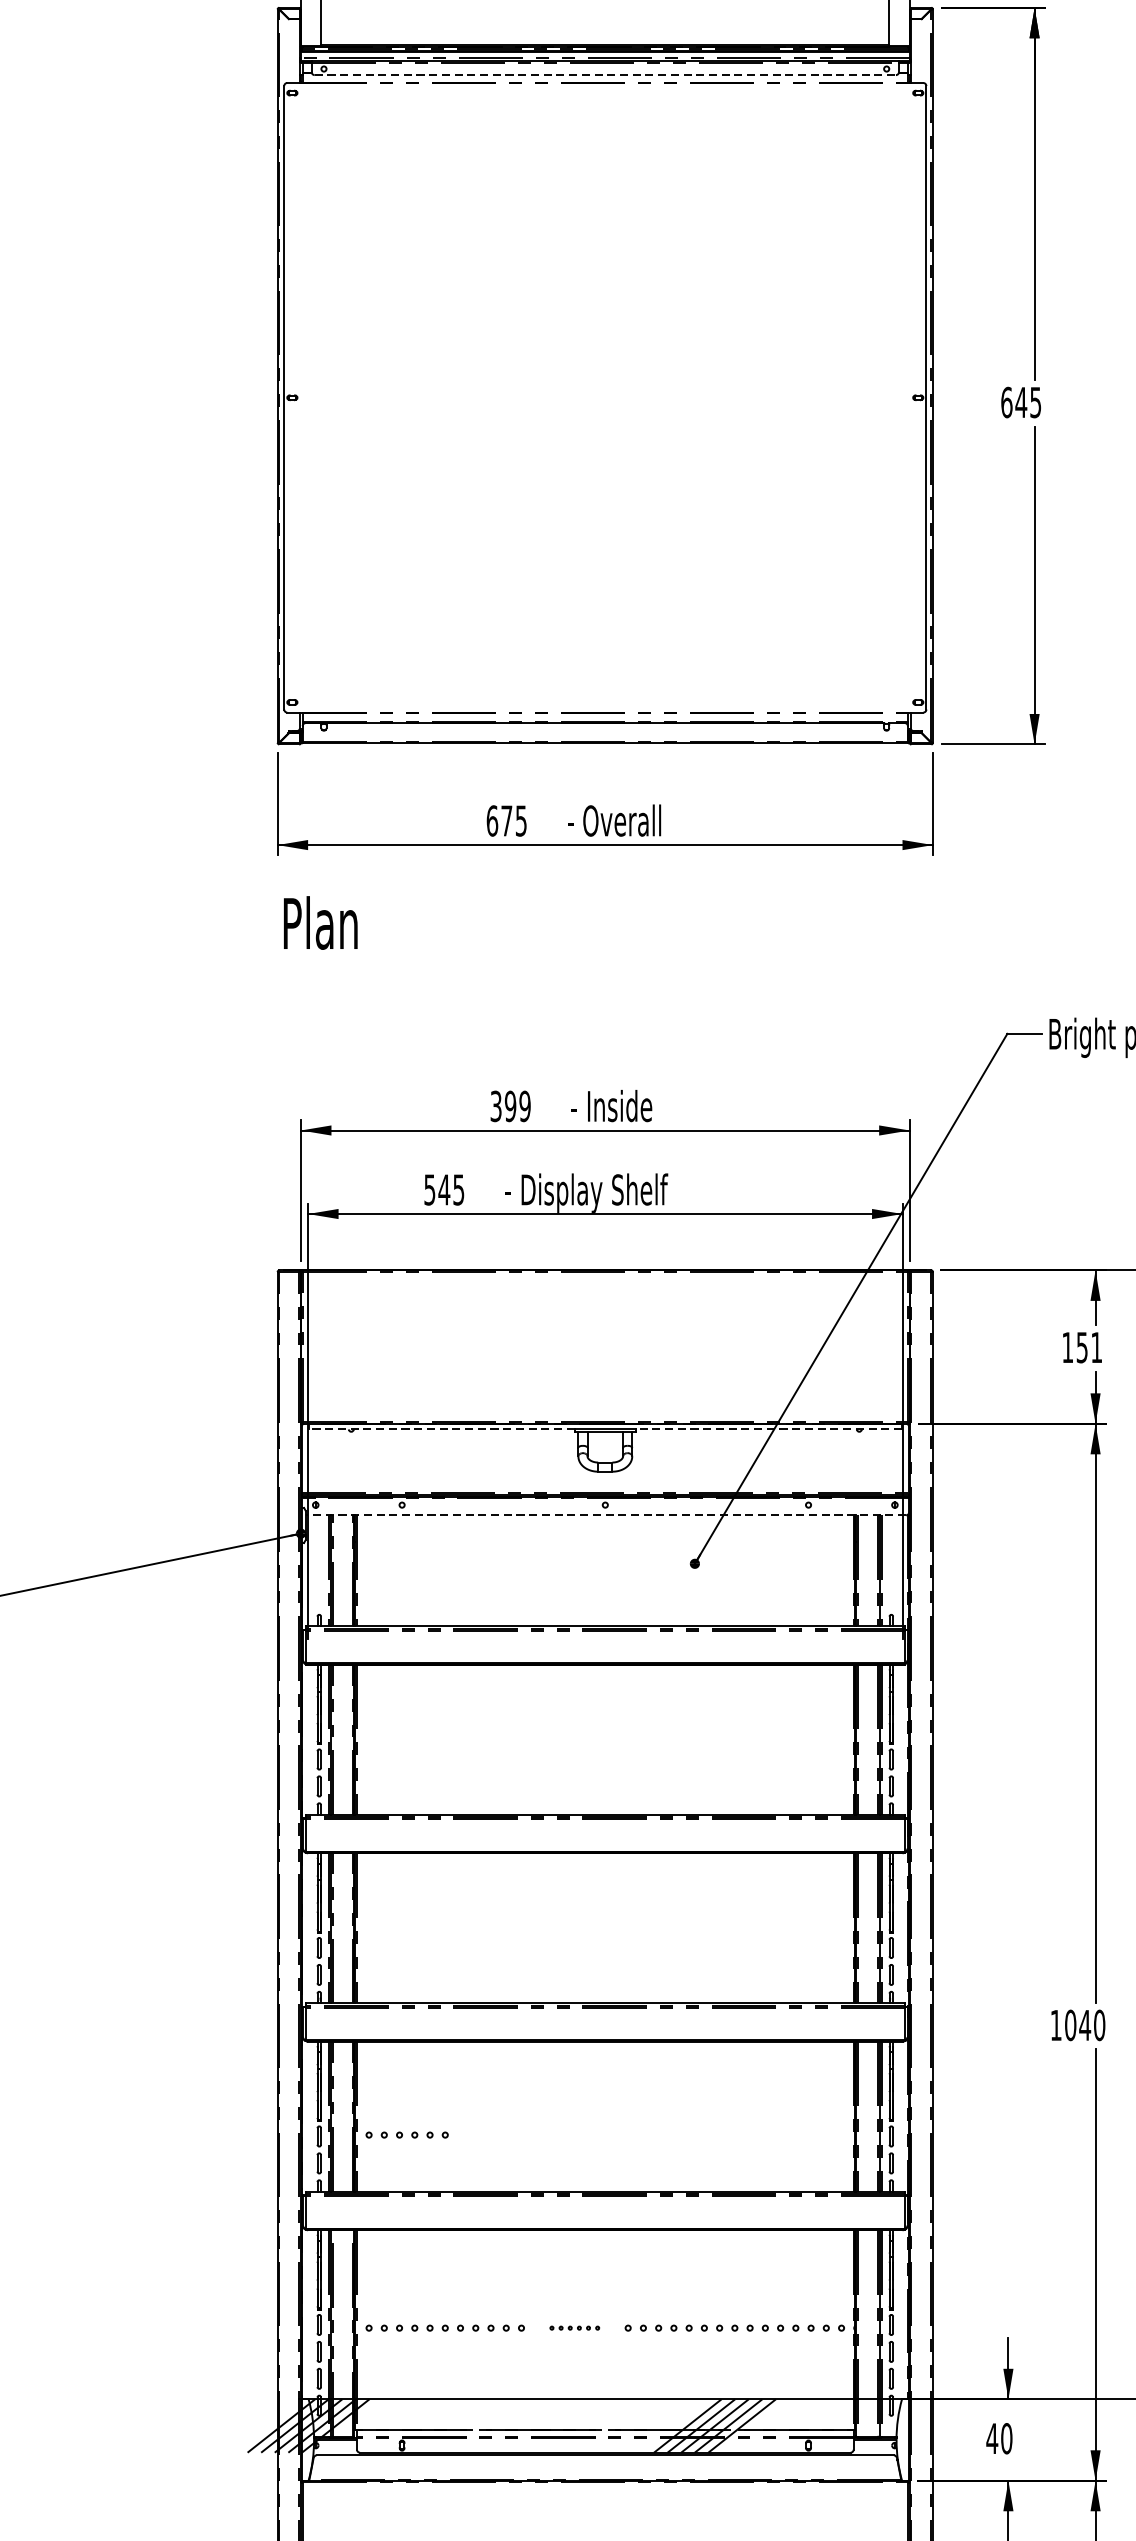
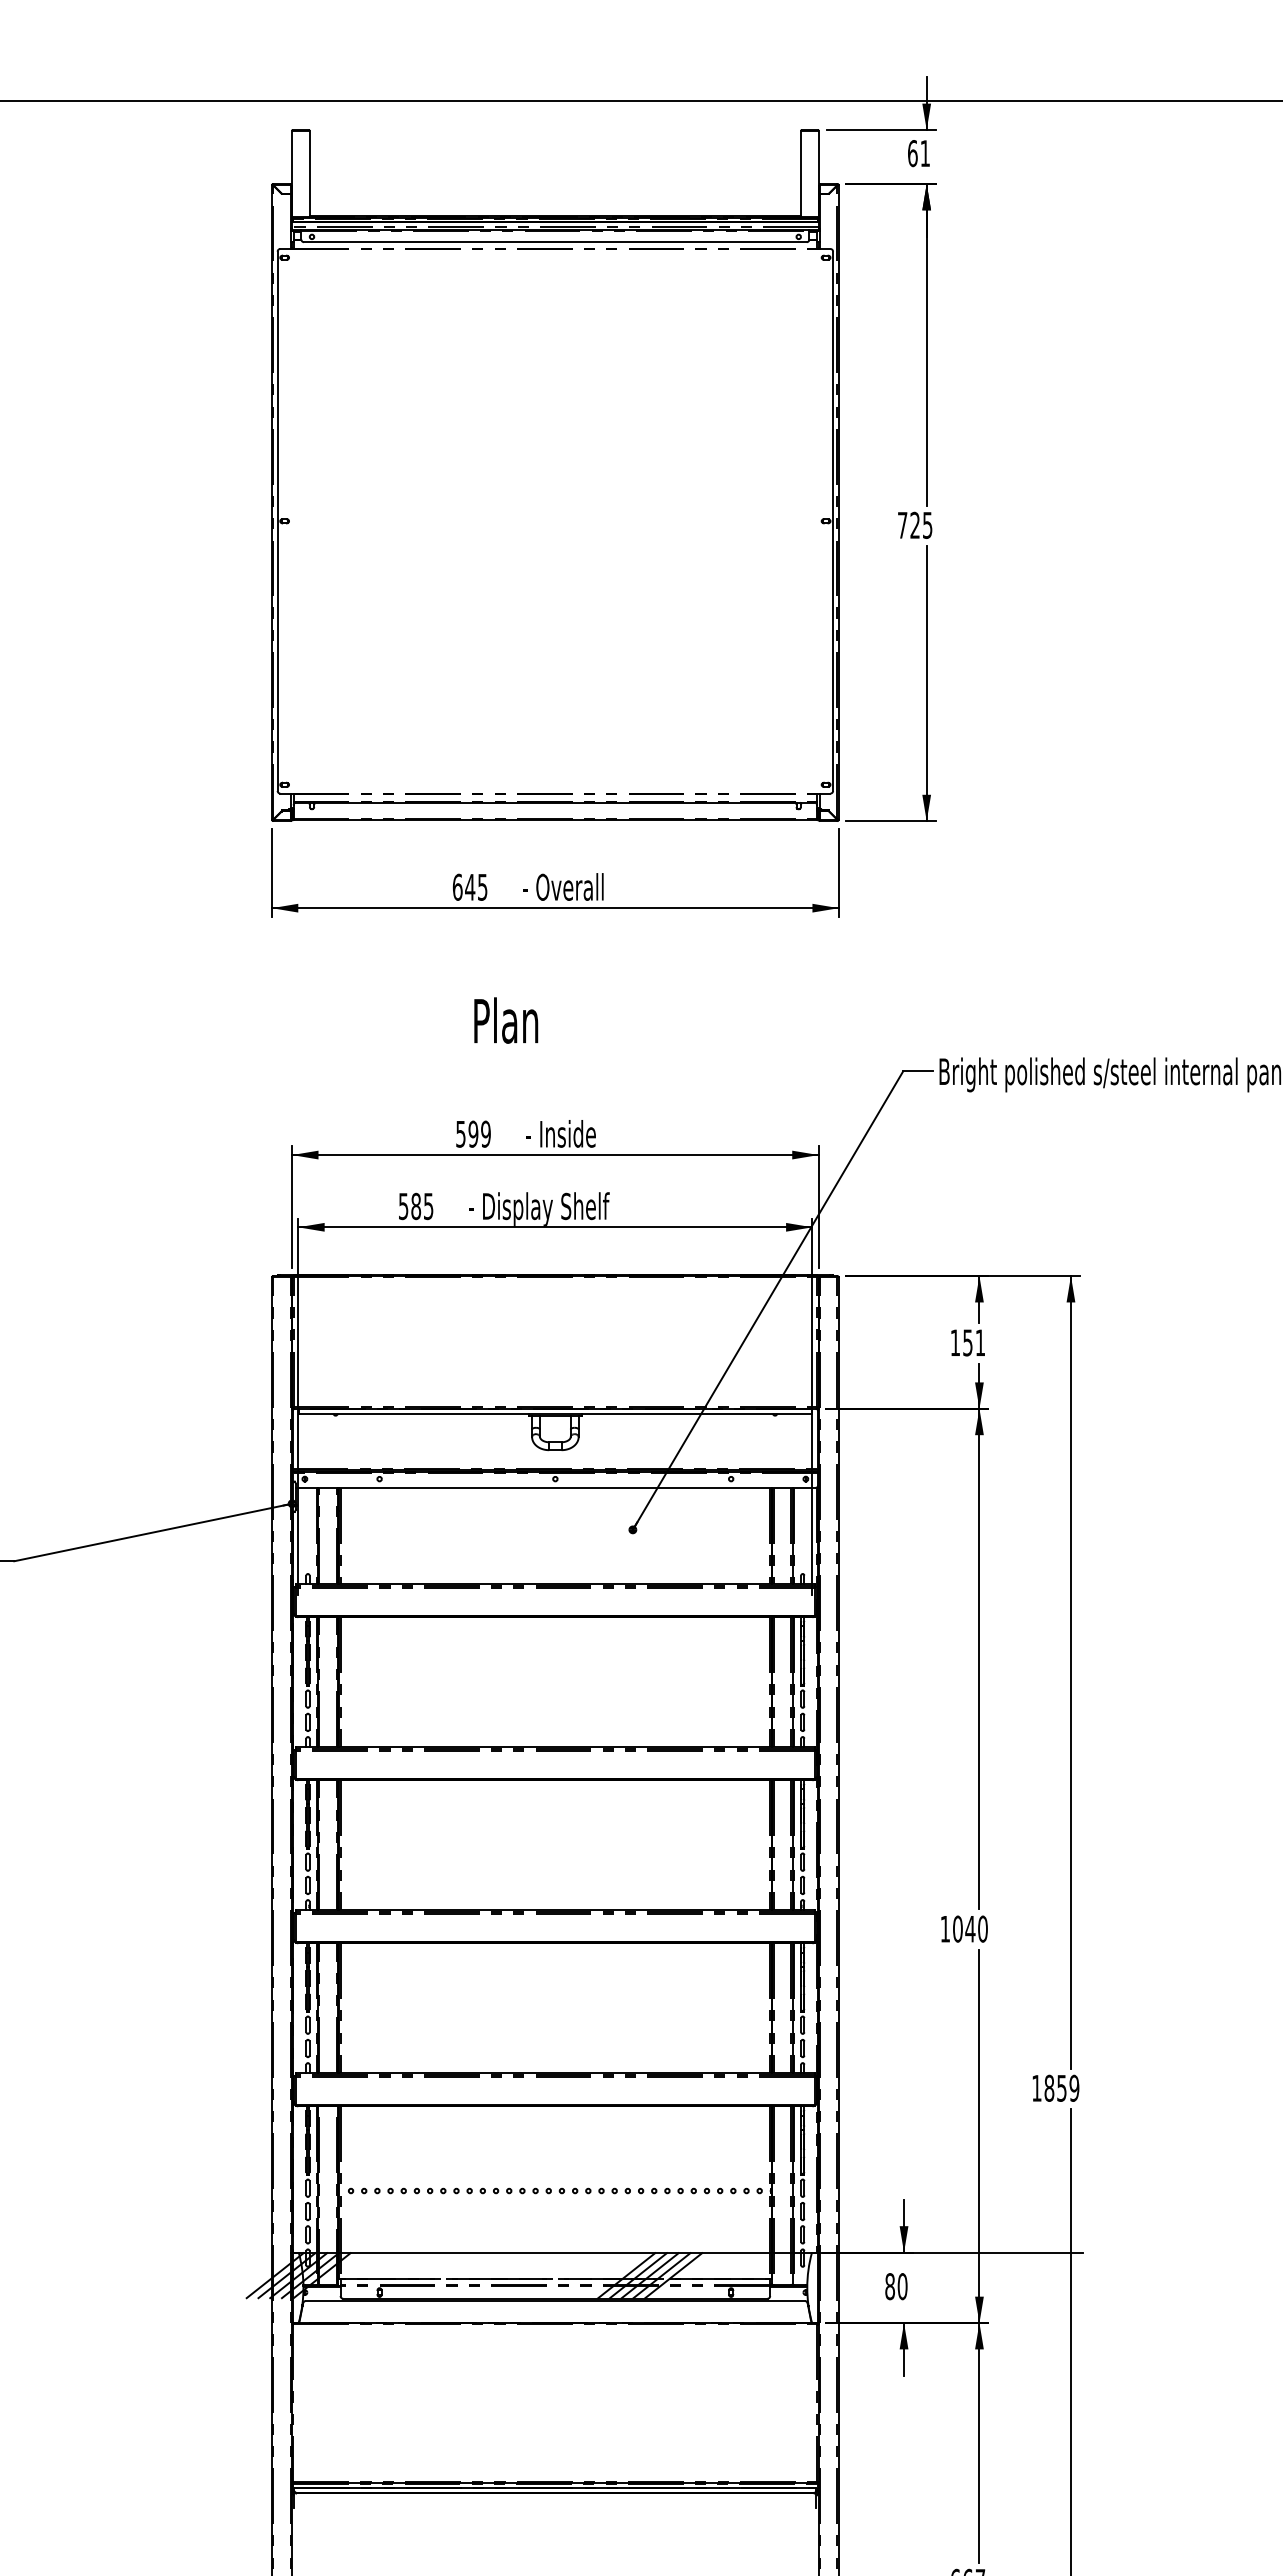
line: (605, 75) -> (555, 242), dashed -> solid
text: (1013, 401) -> (908, 524), 645 -> 725
text: (507, 821) -> (470, 887), 675 -> 645
text: (321, 922) -> (506, 1020), moved
text: (495, 1105) -> (460, 1133), 399 -> 599
text: (444, 1189) -> (416, 1206), 545 -> 585
line: (441, 1429) -> (413, 1413), dashed -> solid
line: (768, 1429) -> (696, 1413), dashed -> solid
line: (605, 1514) -> (555, 1487), dashed -> solid
part: (406, 2134) -> (383, 2023), removed
part: (574, 2327) -> (528, 2190), size x1.67
text: (991, 2438) -> (889, 2286), 40 -> 80

